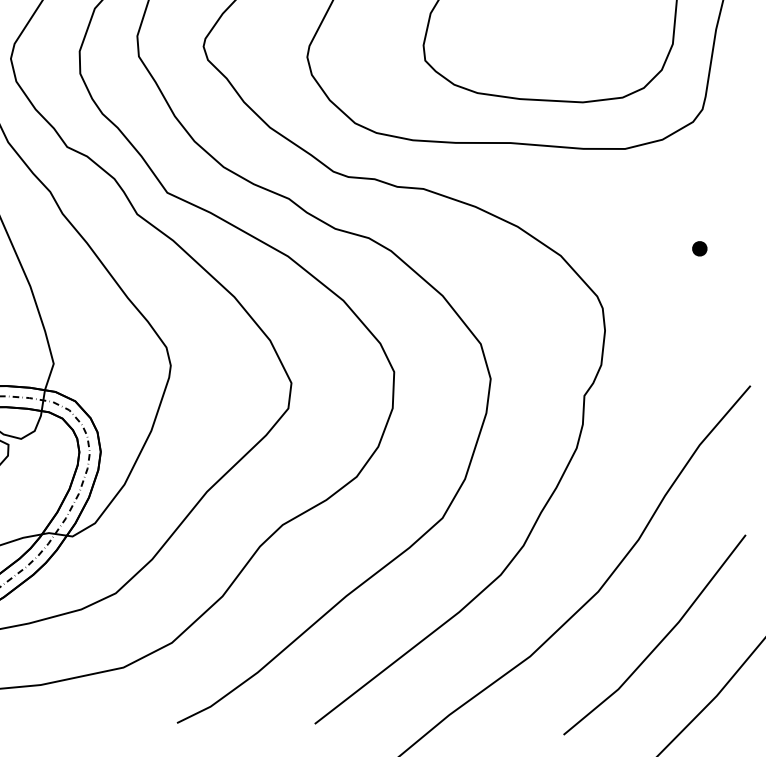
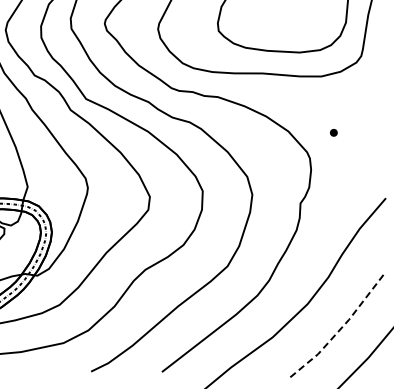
part: (699, 248) -> (333, 132), moved
line: (660, 643) -> (339, 330), solid -> dashed

